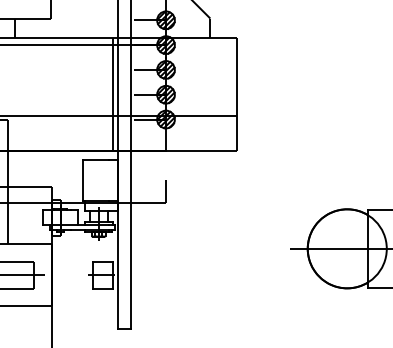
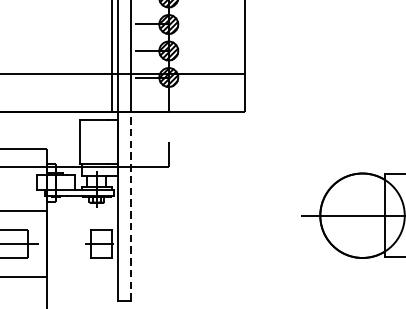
line: (130, 239) -> (130, 205), solid -> dashed

